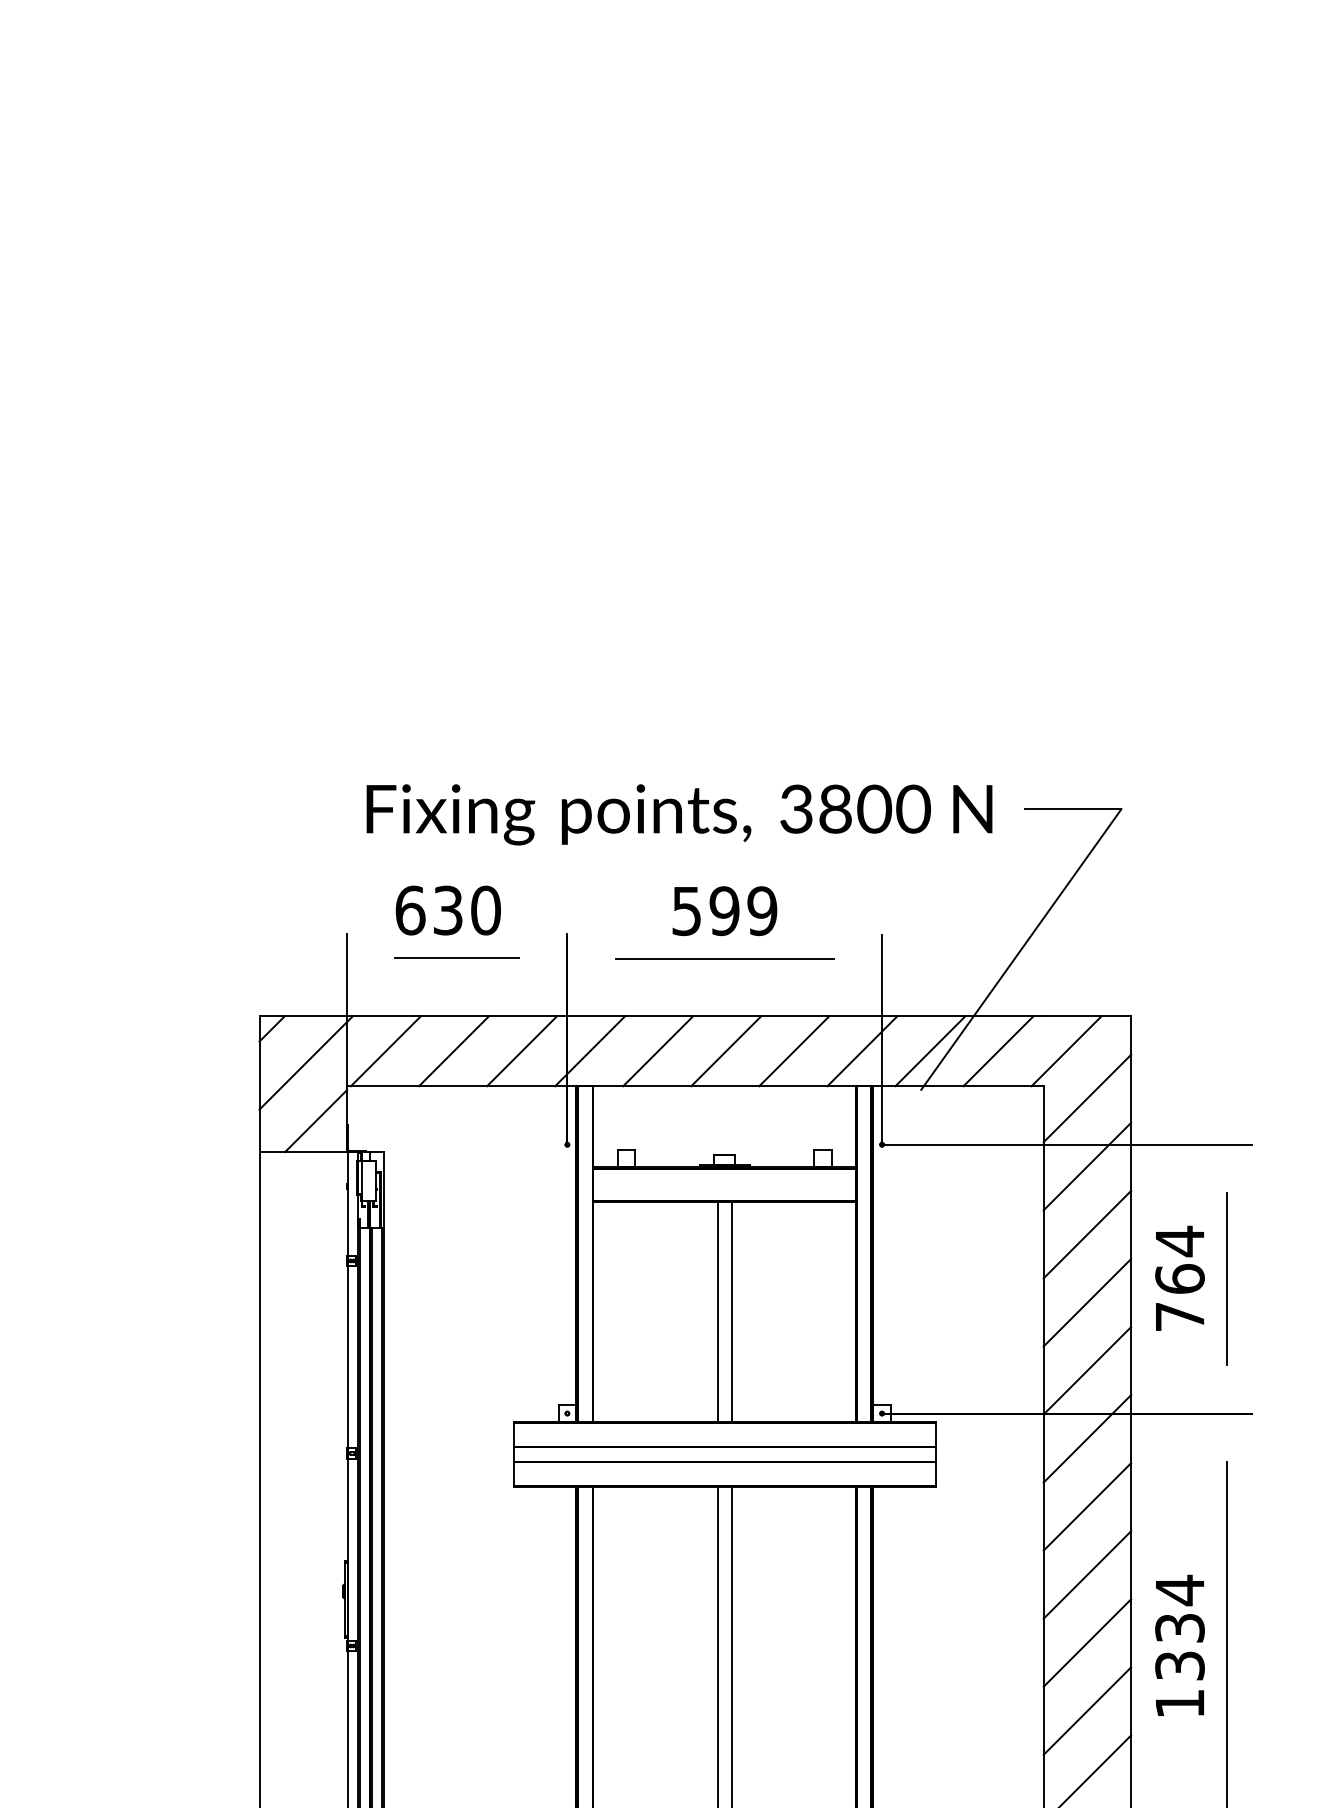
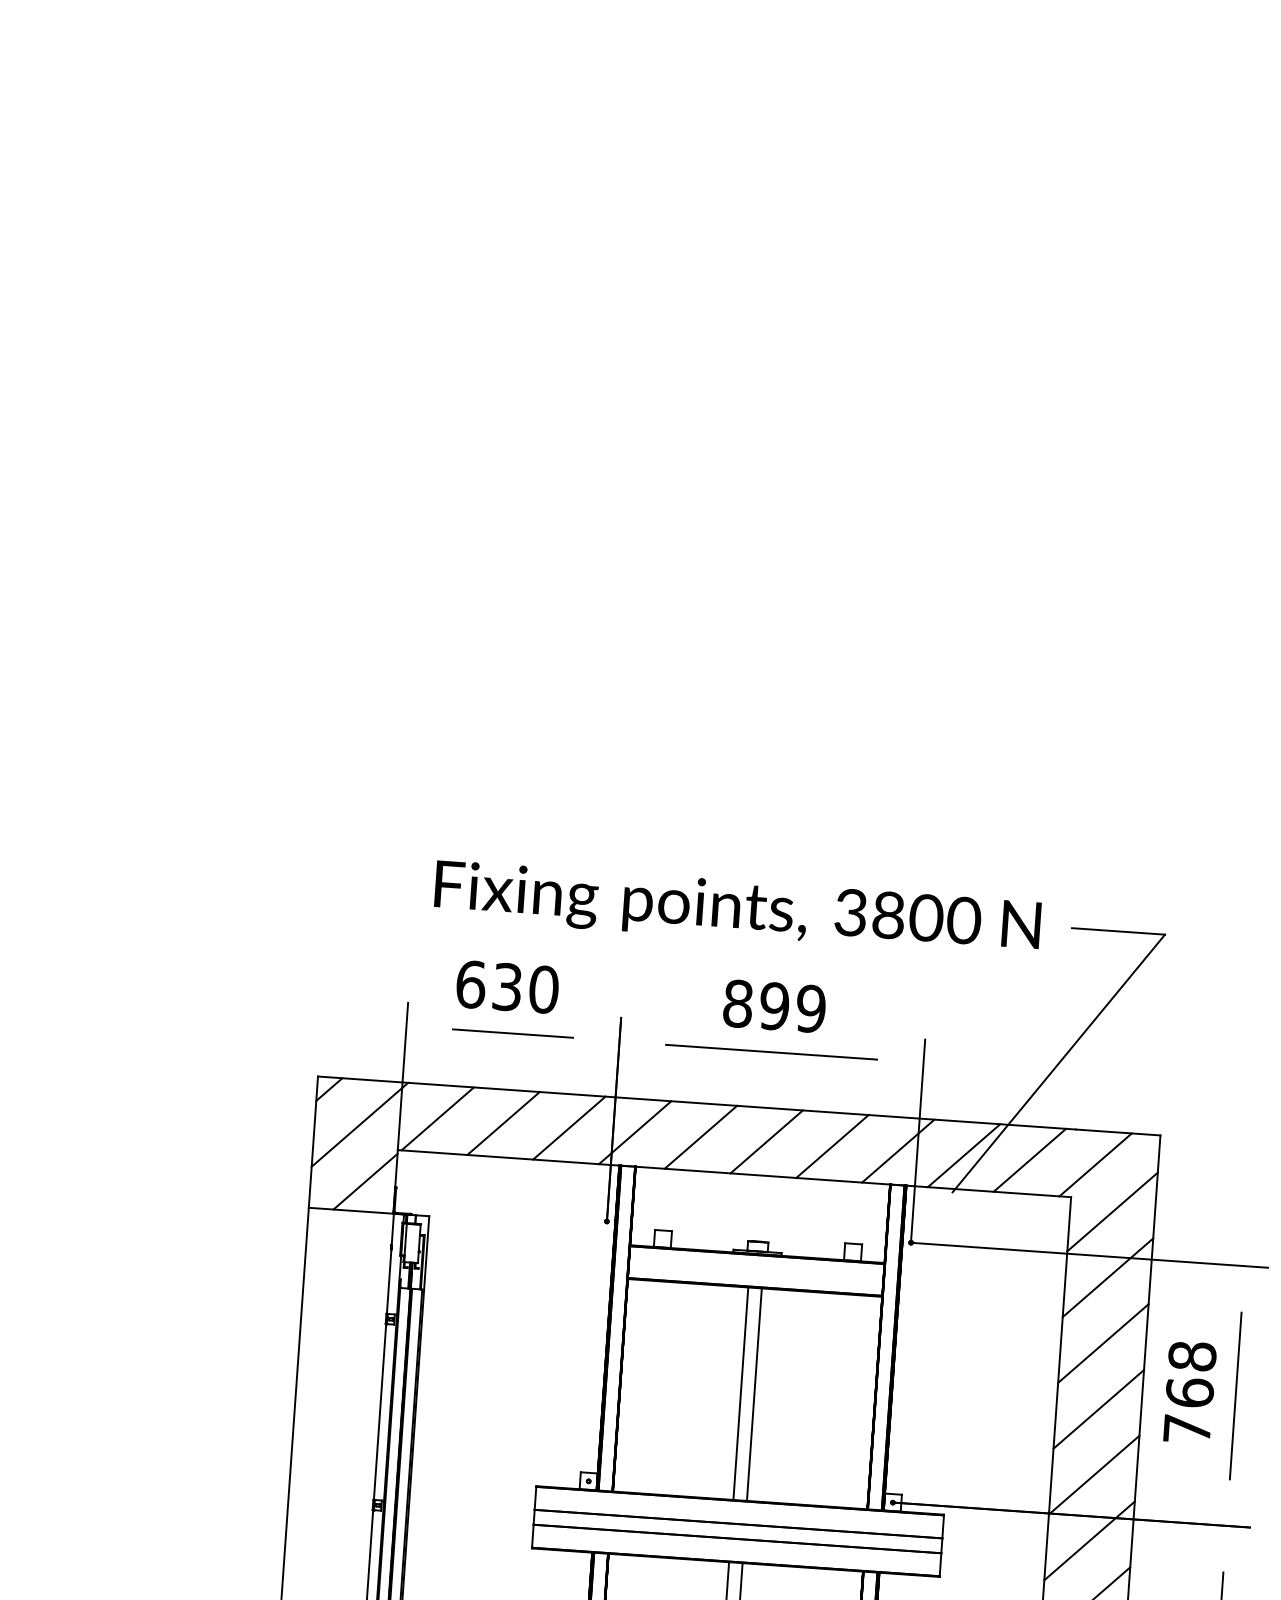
text: (686, 911) -> (737, 1004), 599 -> 899
text: (1179, 1241) -> (1191, 1356), 764 -> 768

